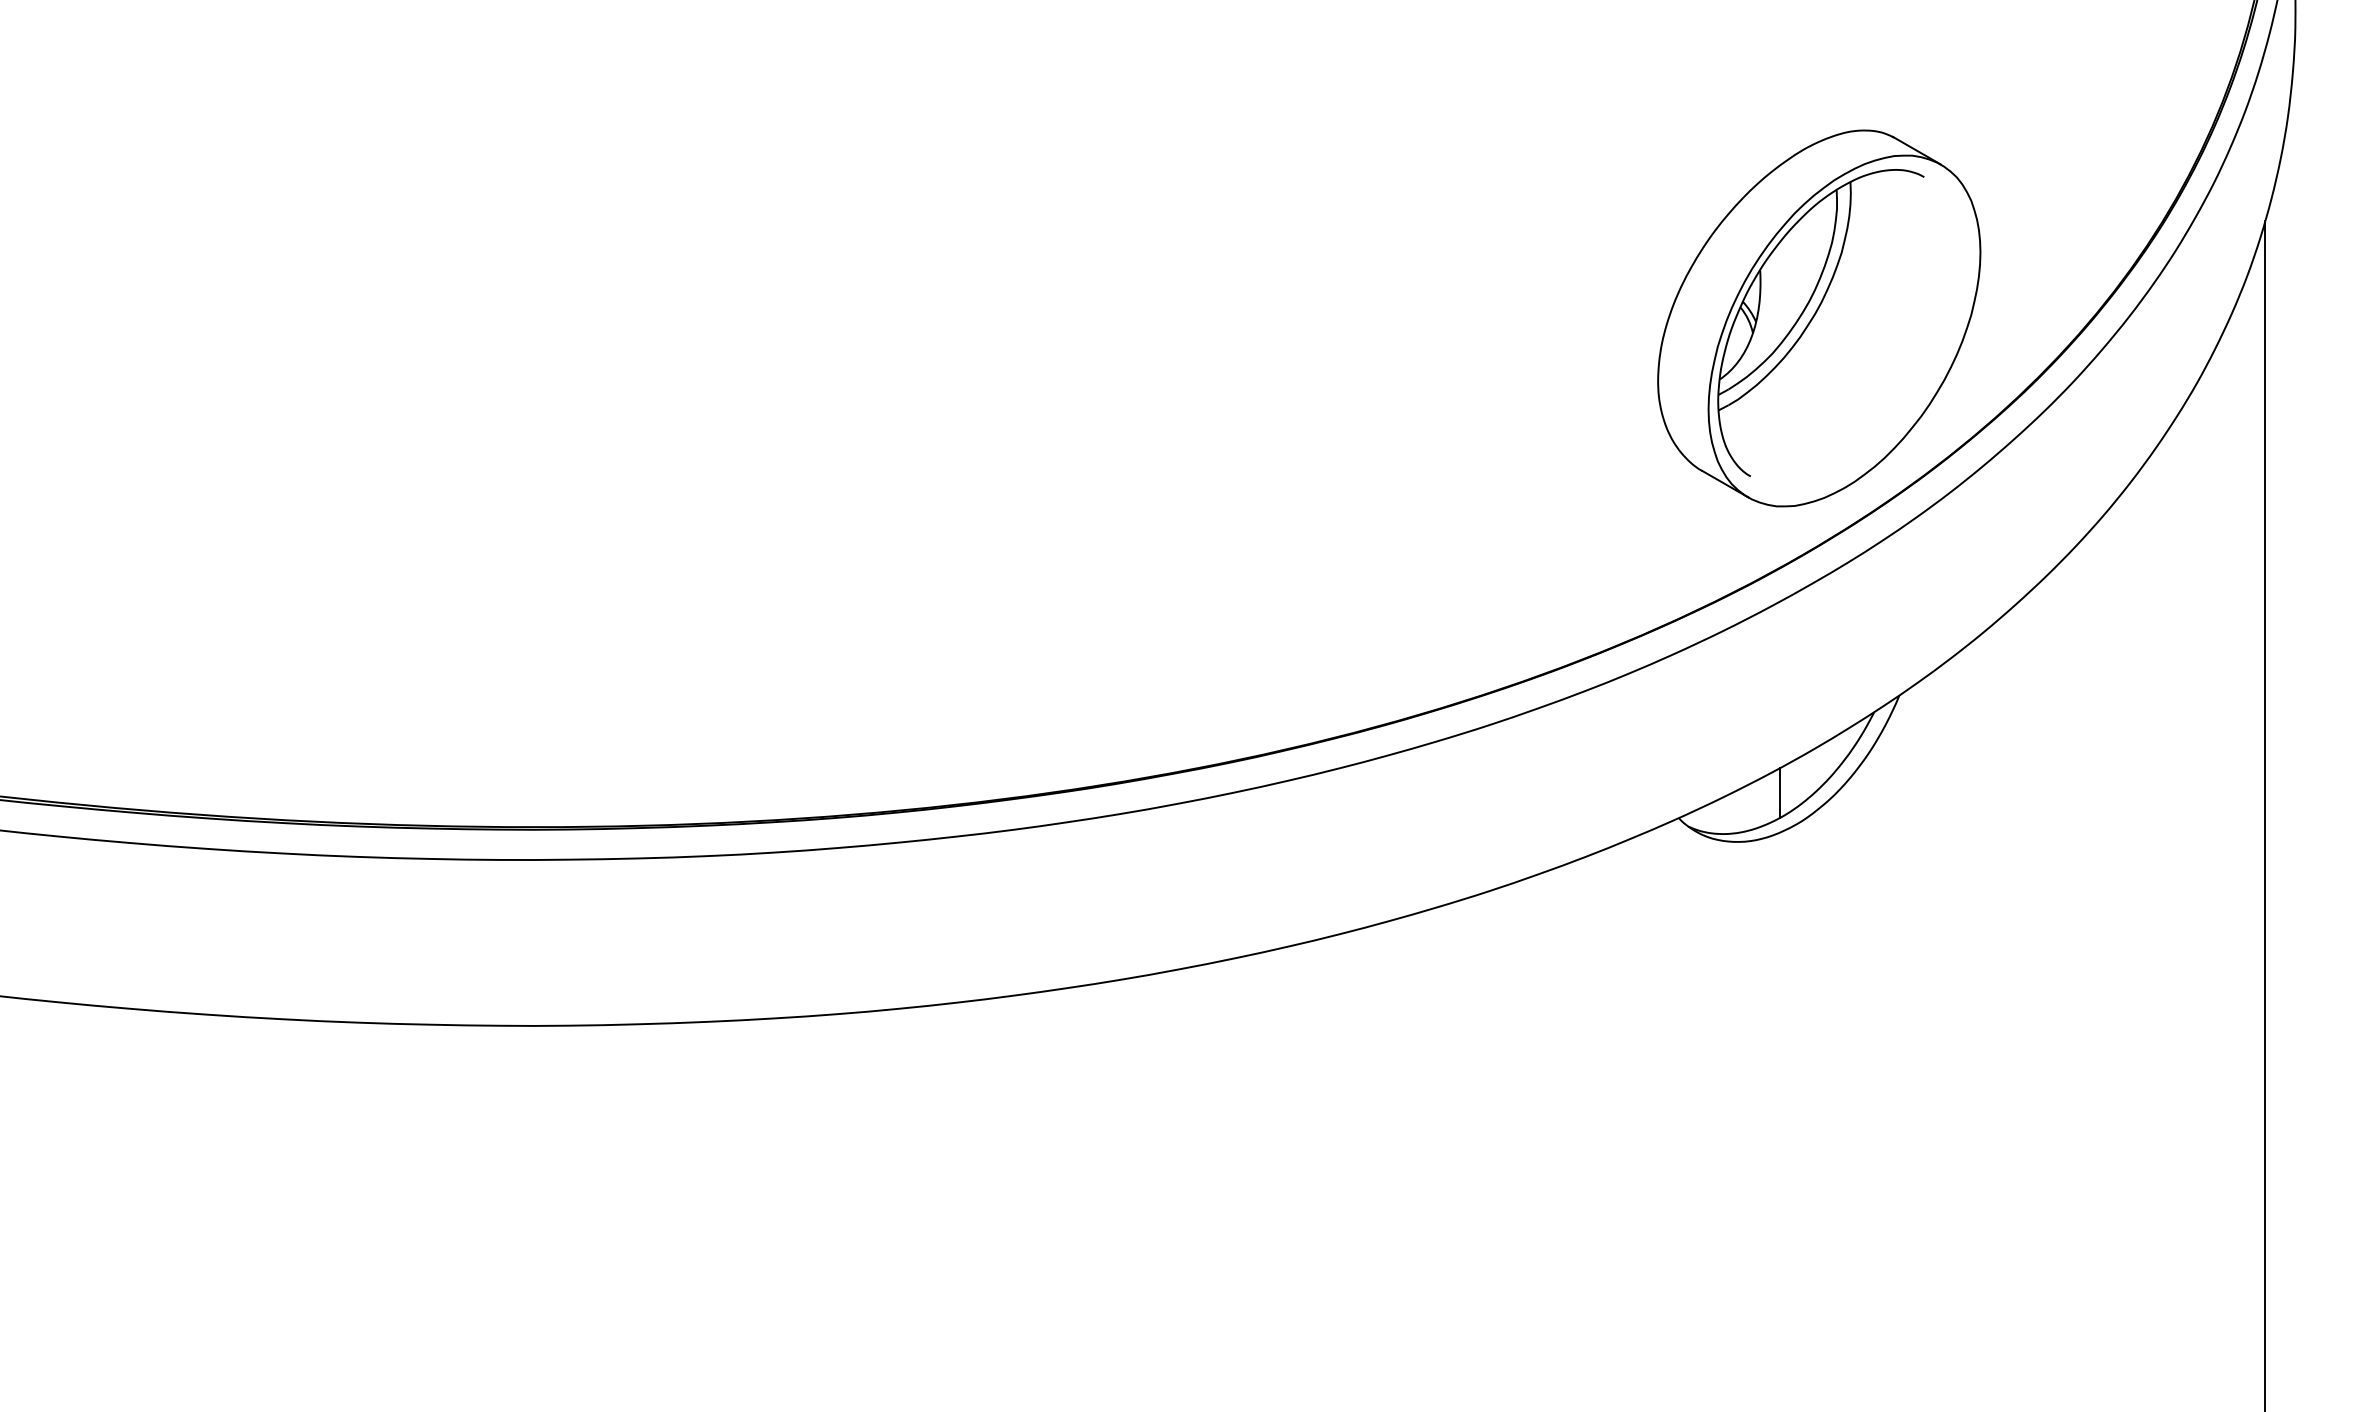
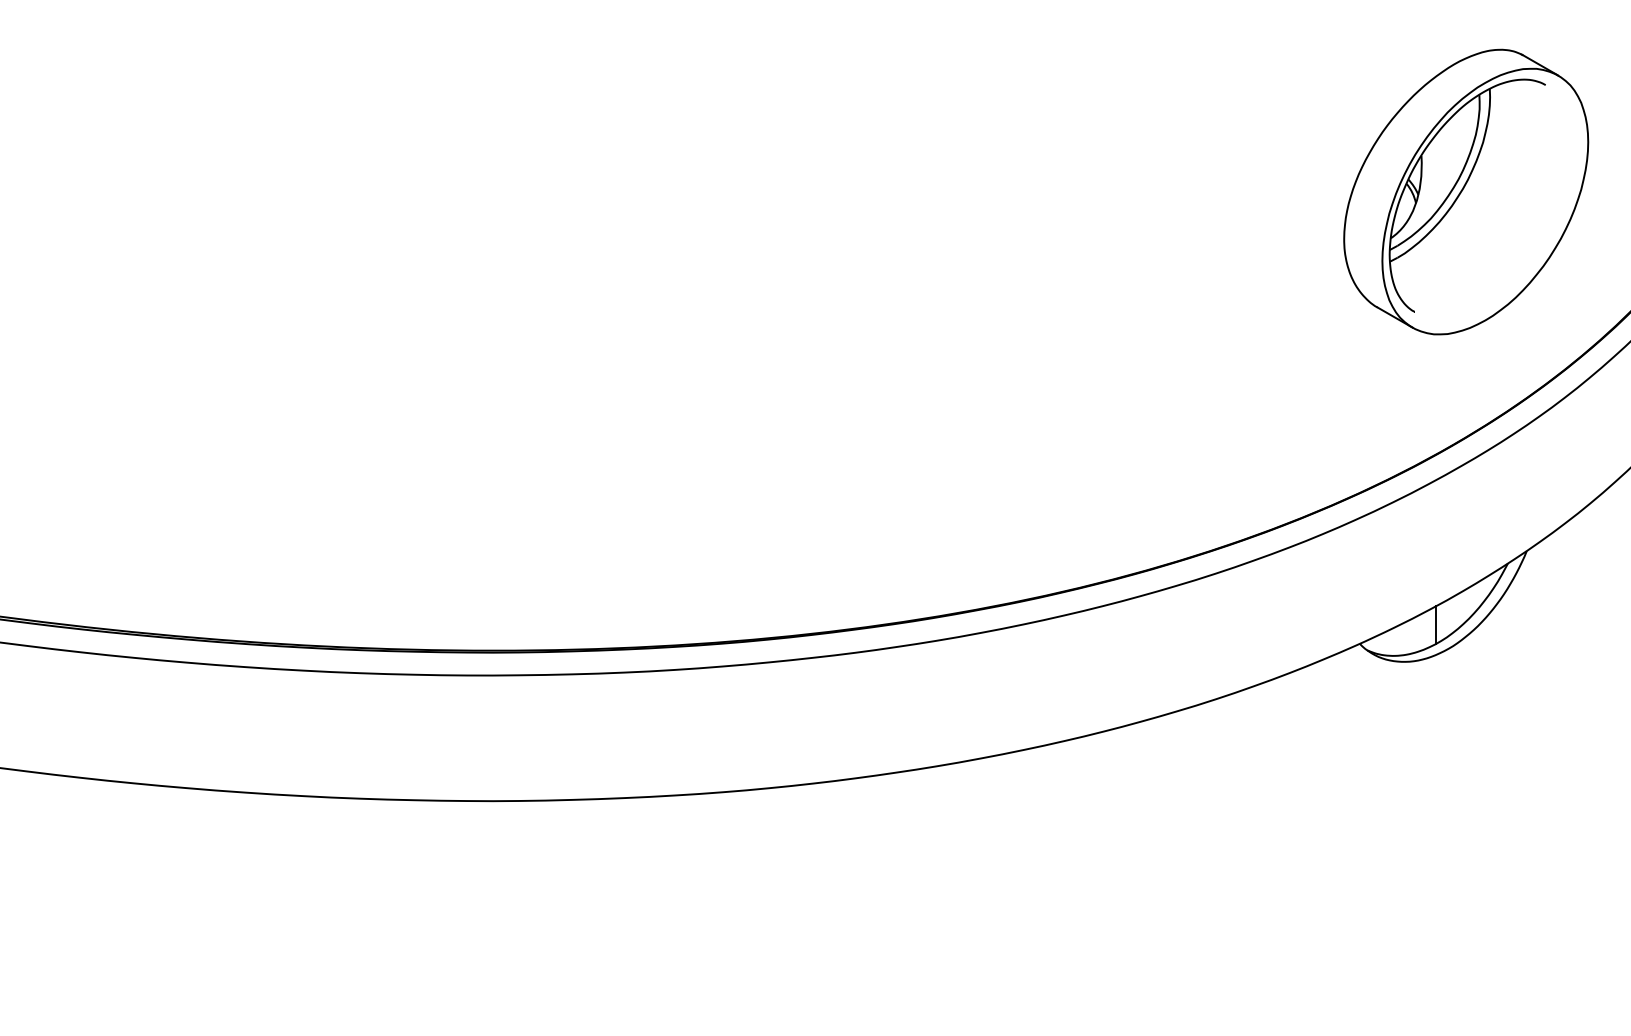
part: (1819, 318) -> (1466, 192), moved

